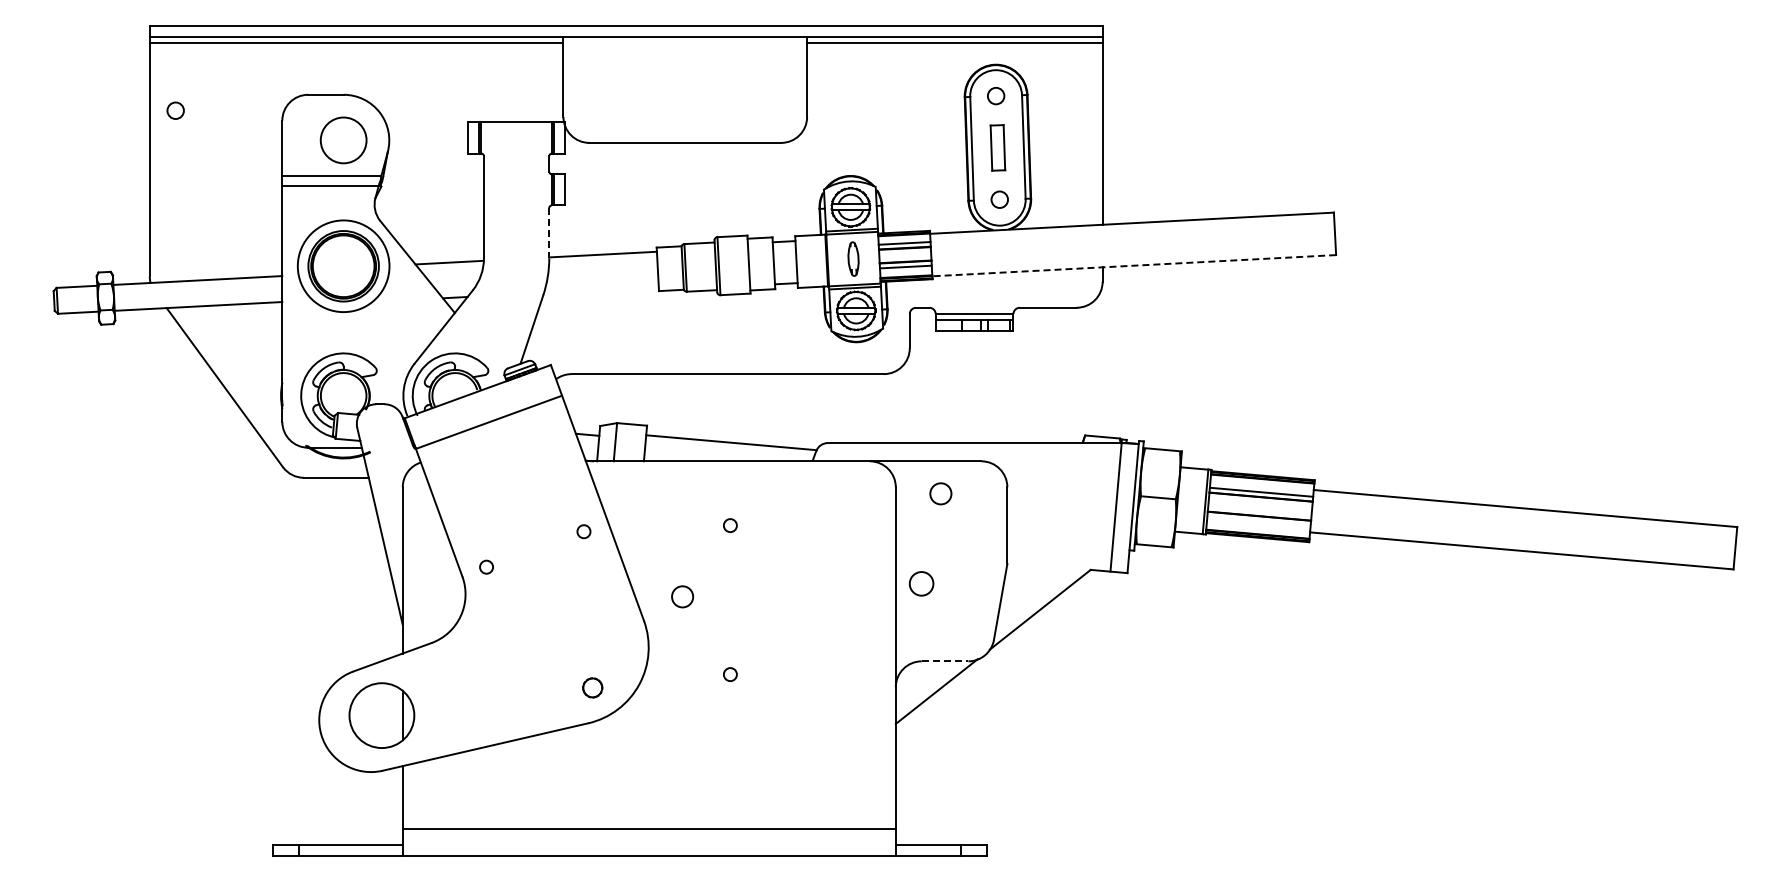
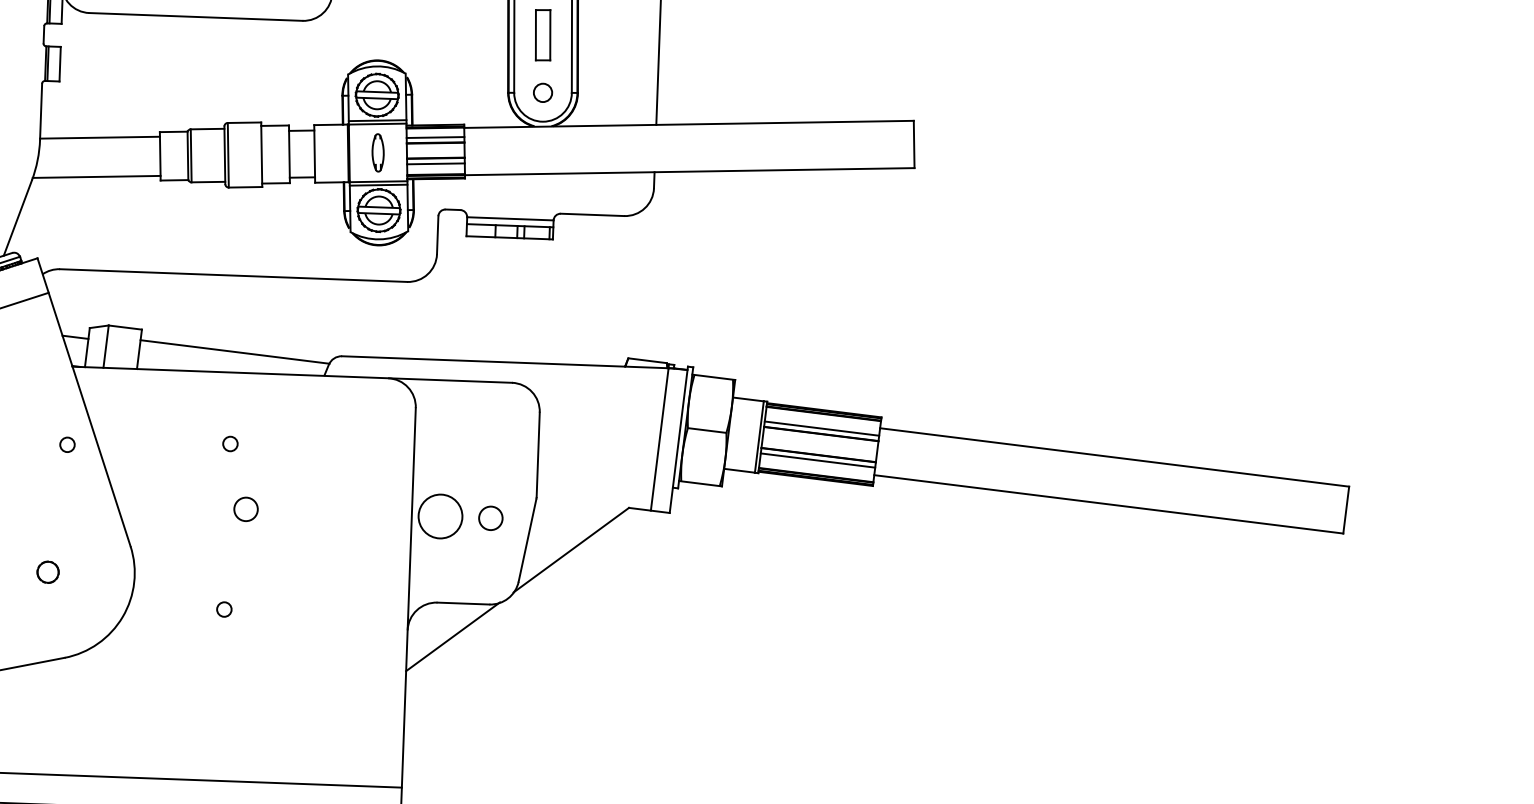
line: (549, 233) -> (41, 112), dashed -> solid
line: (1133, 265) -> (688, 171), dashed -> solid
line: (600, 289) -> (95, 176), added
circle: (940, 493) -> (490, 517), moved
line: (1258, 520) -> (817, 459), added
circle: (921, 583) -> (440, 516), size x1.67
circle: (682, 596) -> (245, 508), moved
line: (945, 661) -> (463, 603), dashed -> solid
part: (592, 687) -> (47, 571), moved

